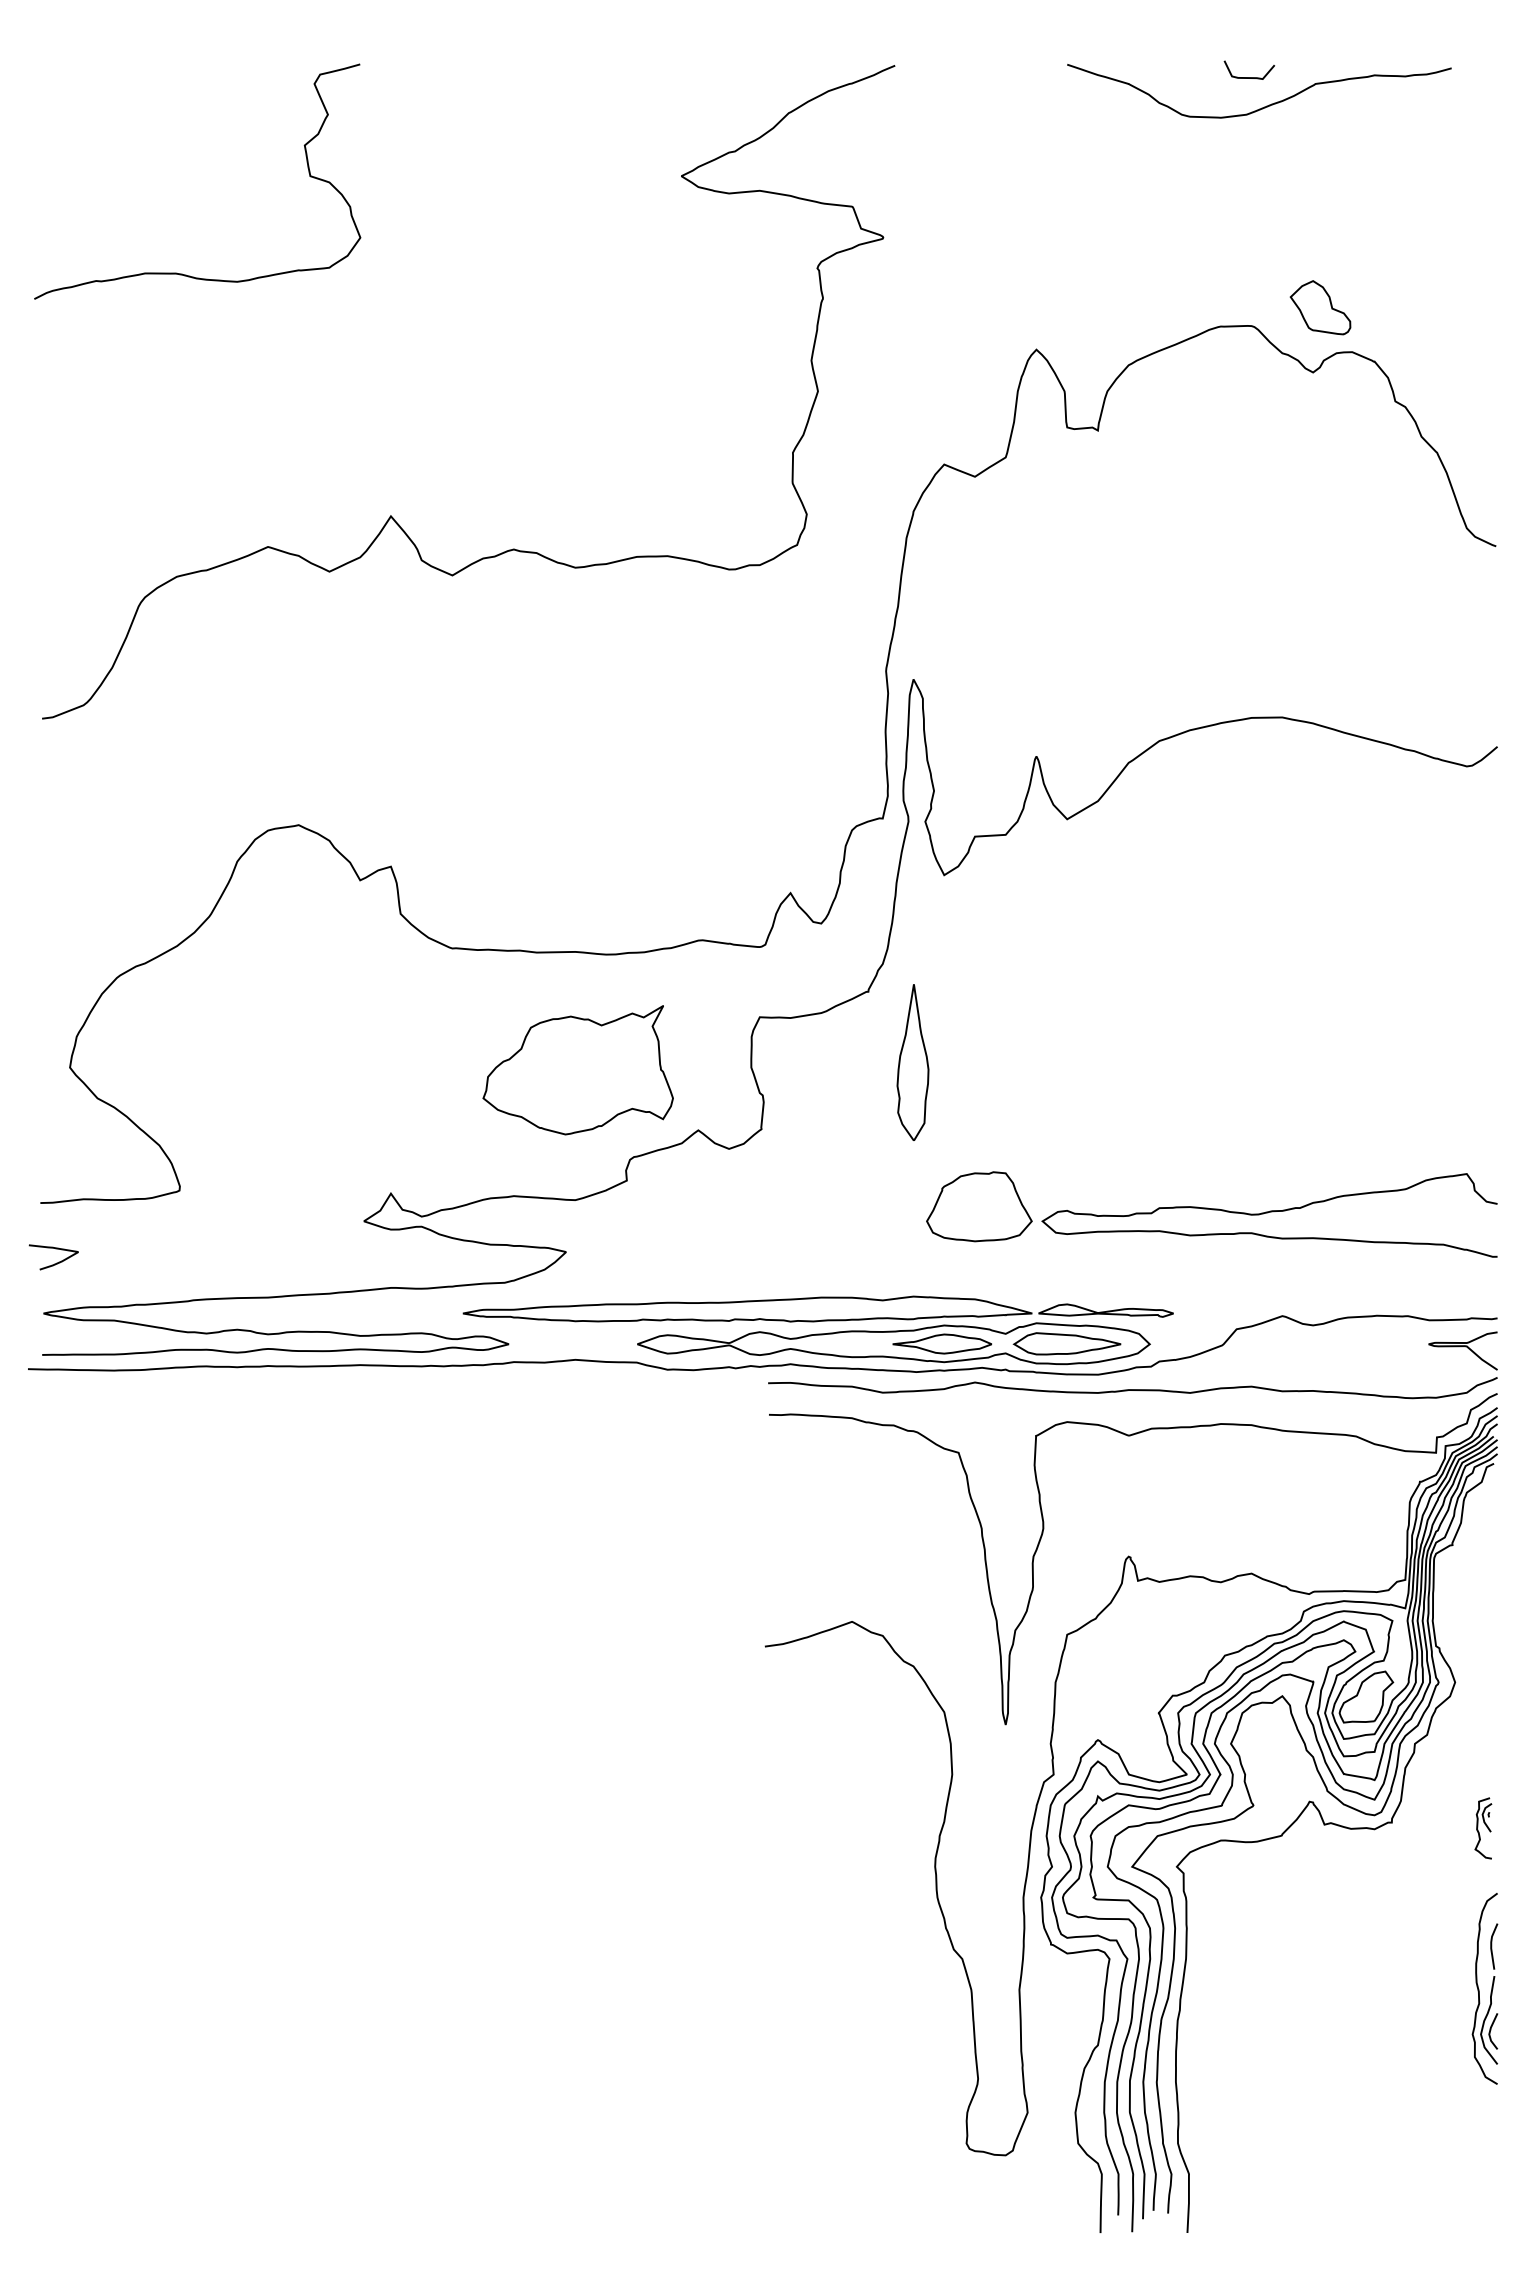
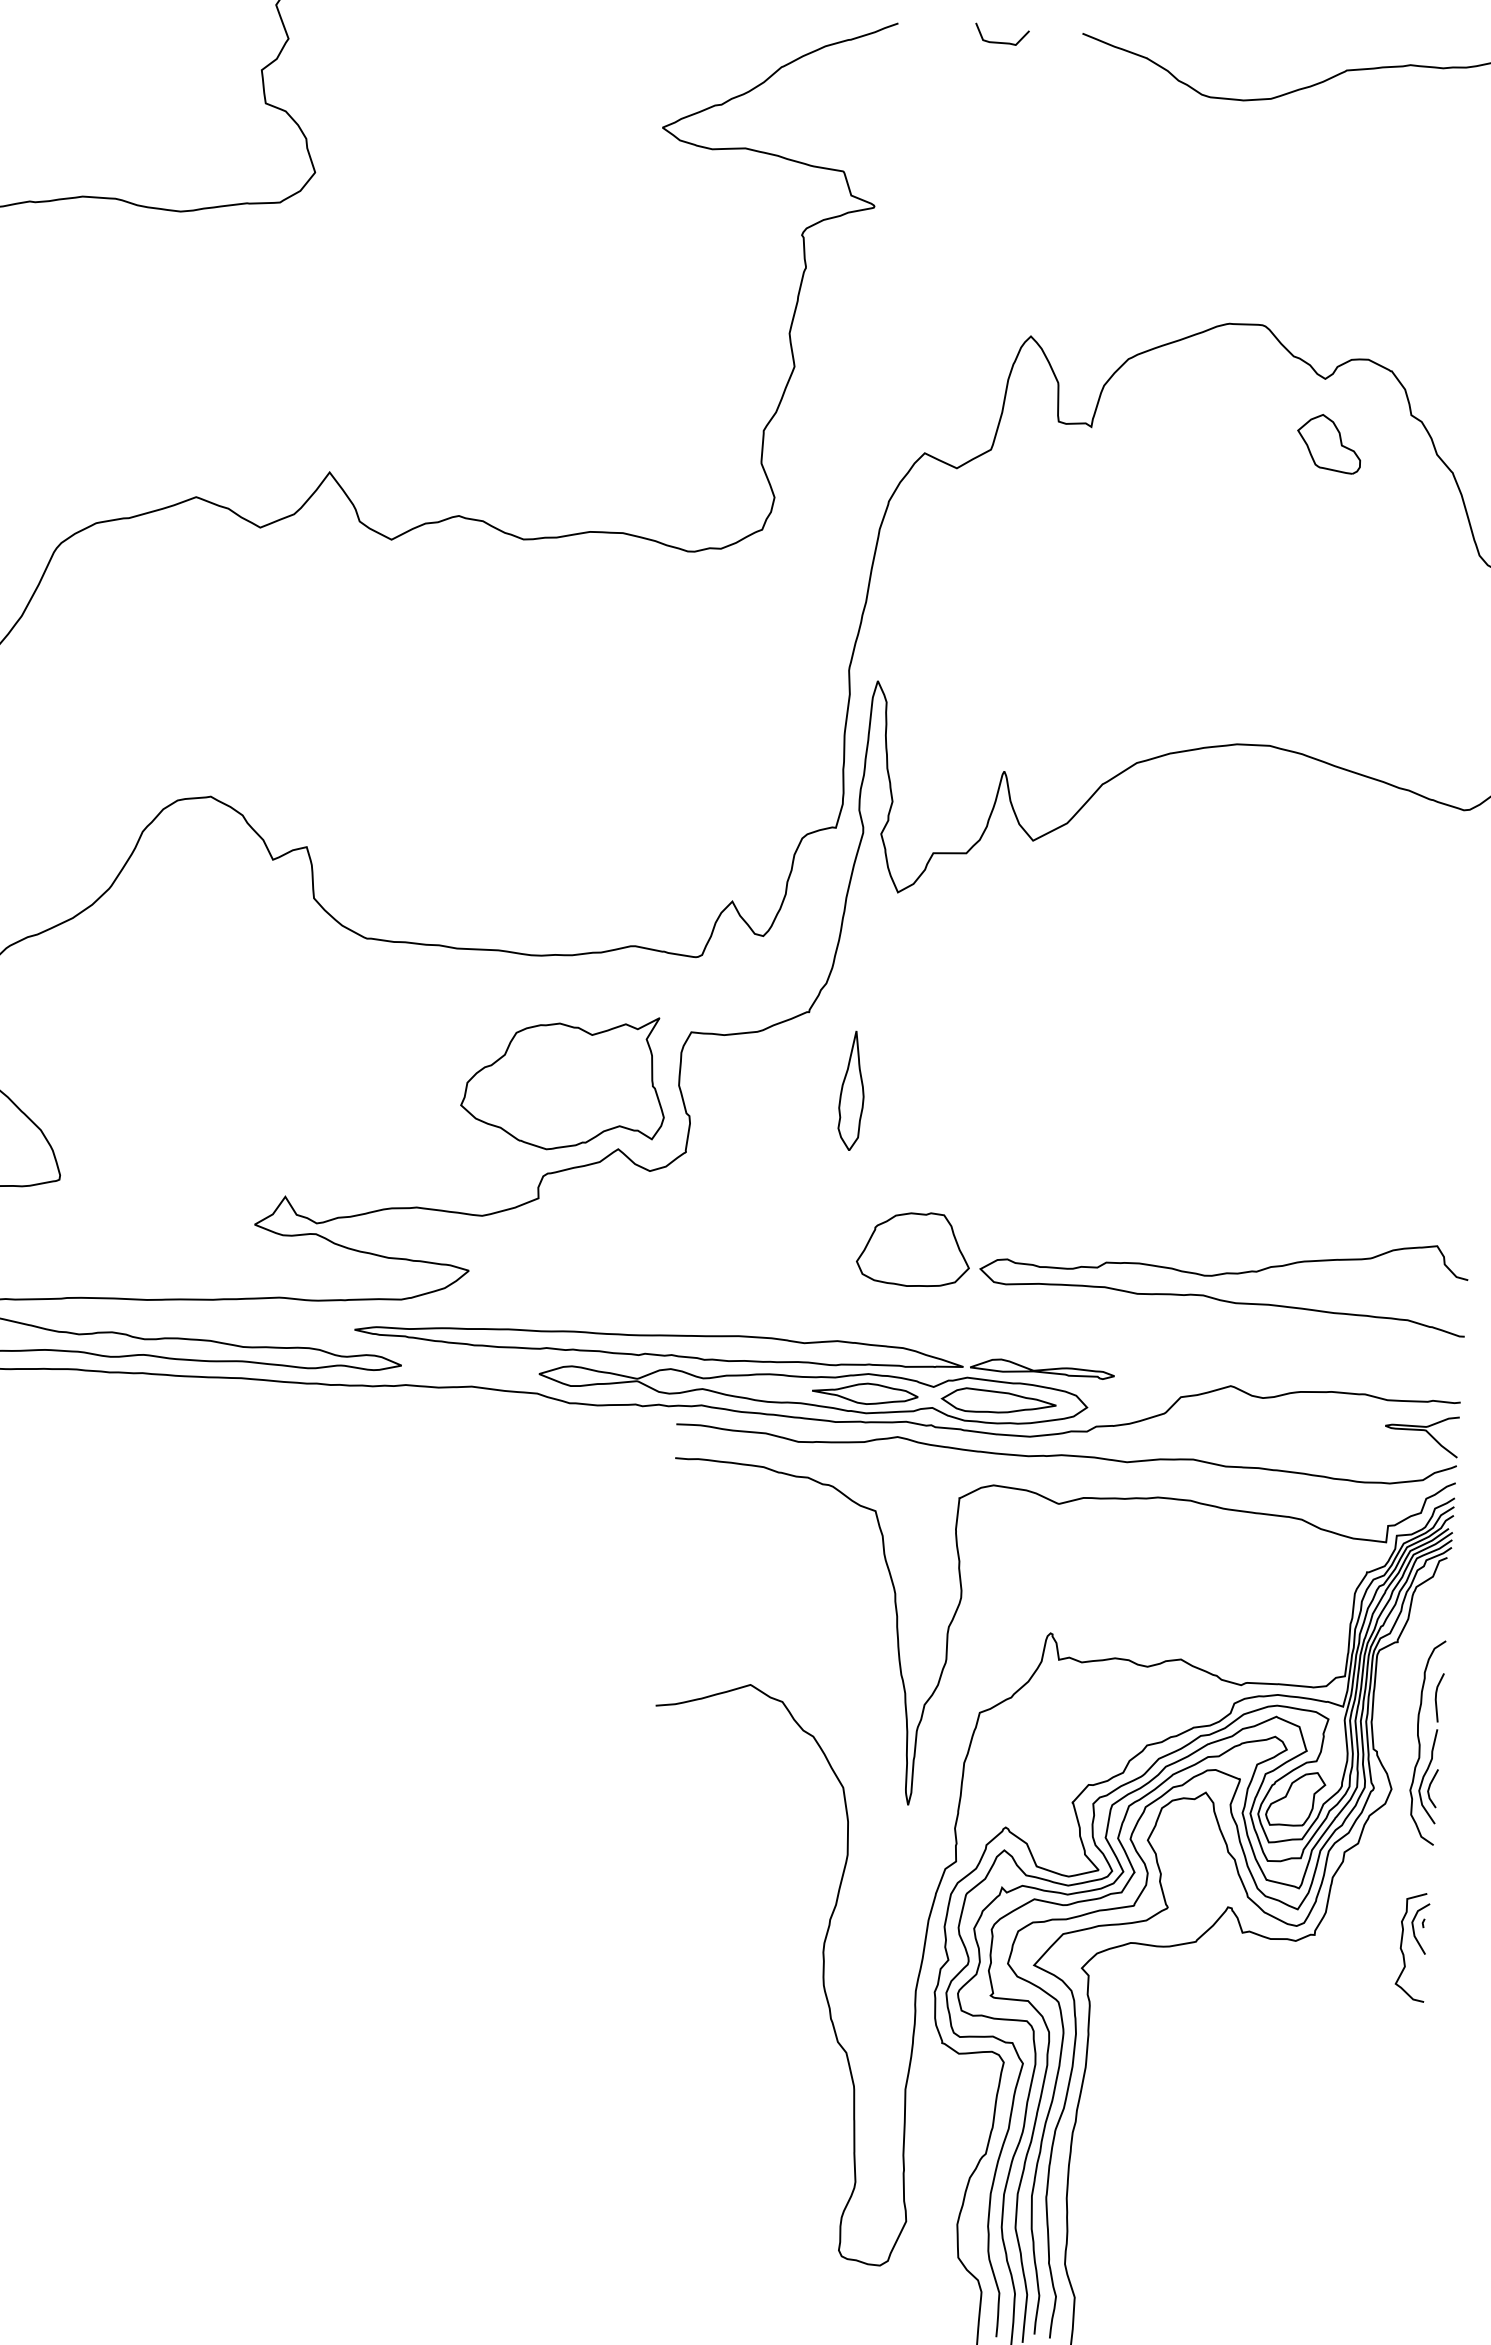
curve: (1249, 77) -> (1001, 42), moved
part: (1320, 307) -> (1329, 443), moved
part: (912, 1062) -> (851, 1090), size x0.71
part: (577, 1070) -> (563, 1081), moved
part: (1483, 1828) -> (1412, 1947), size x1.67
part: (1484, 1988) -> (1425, 1741), moved

